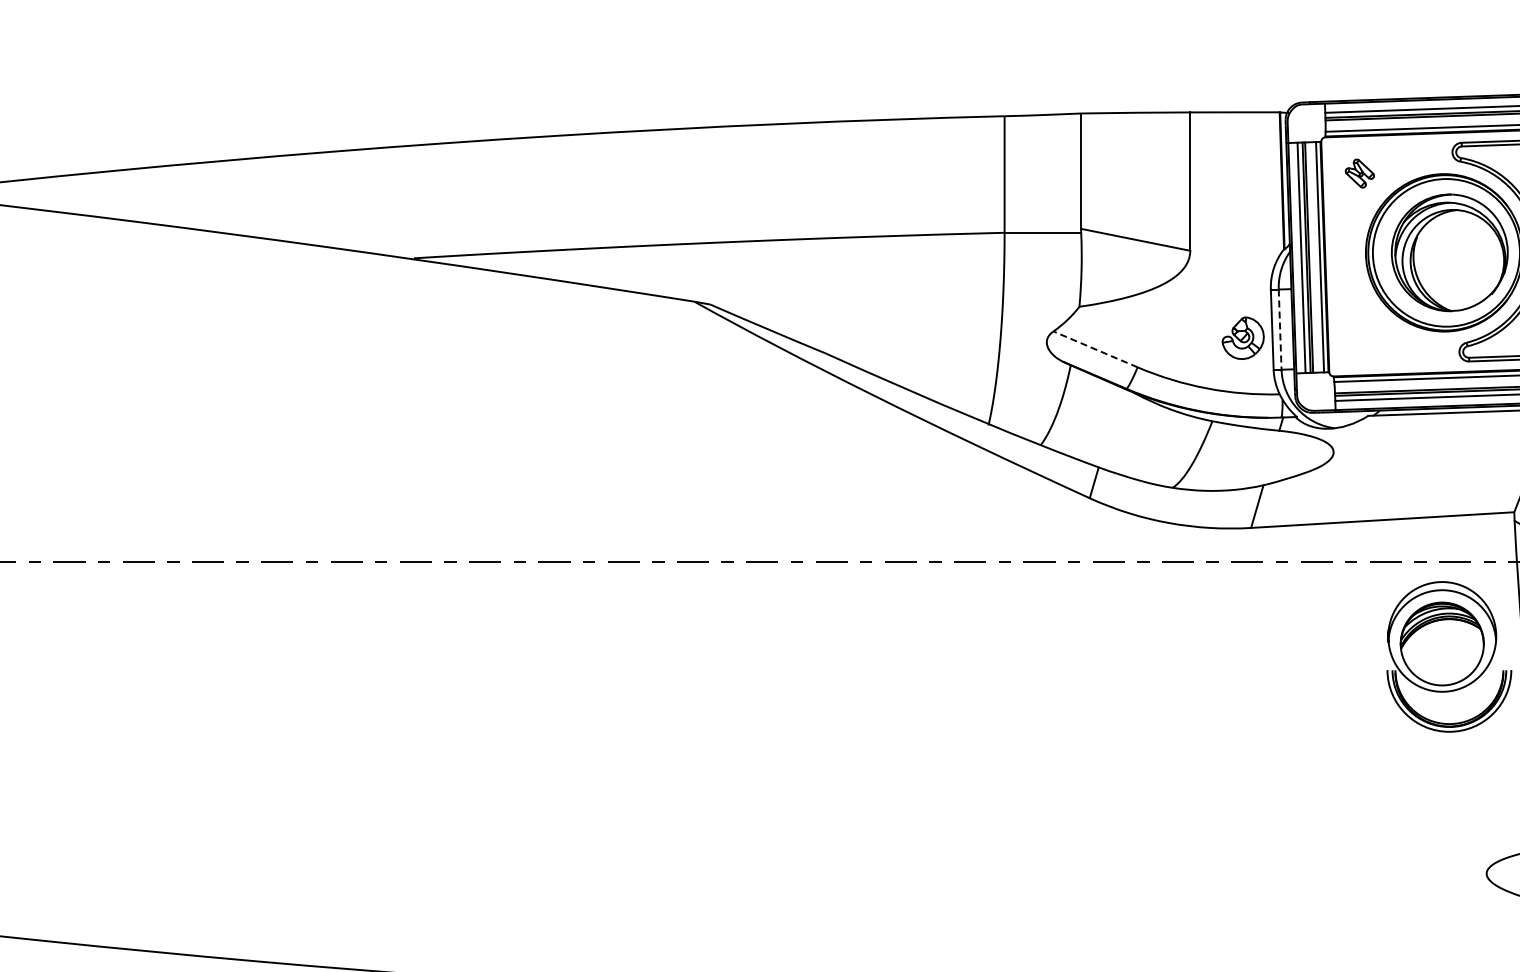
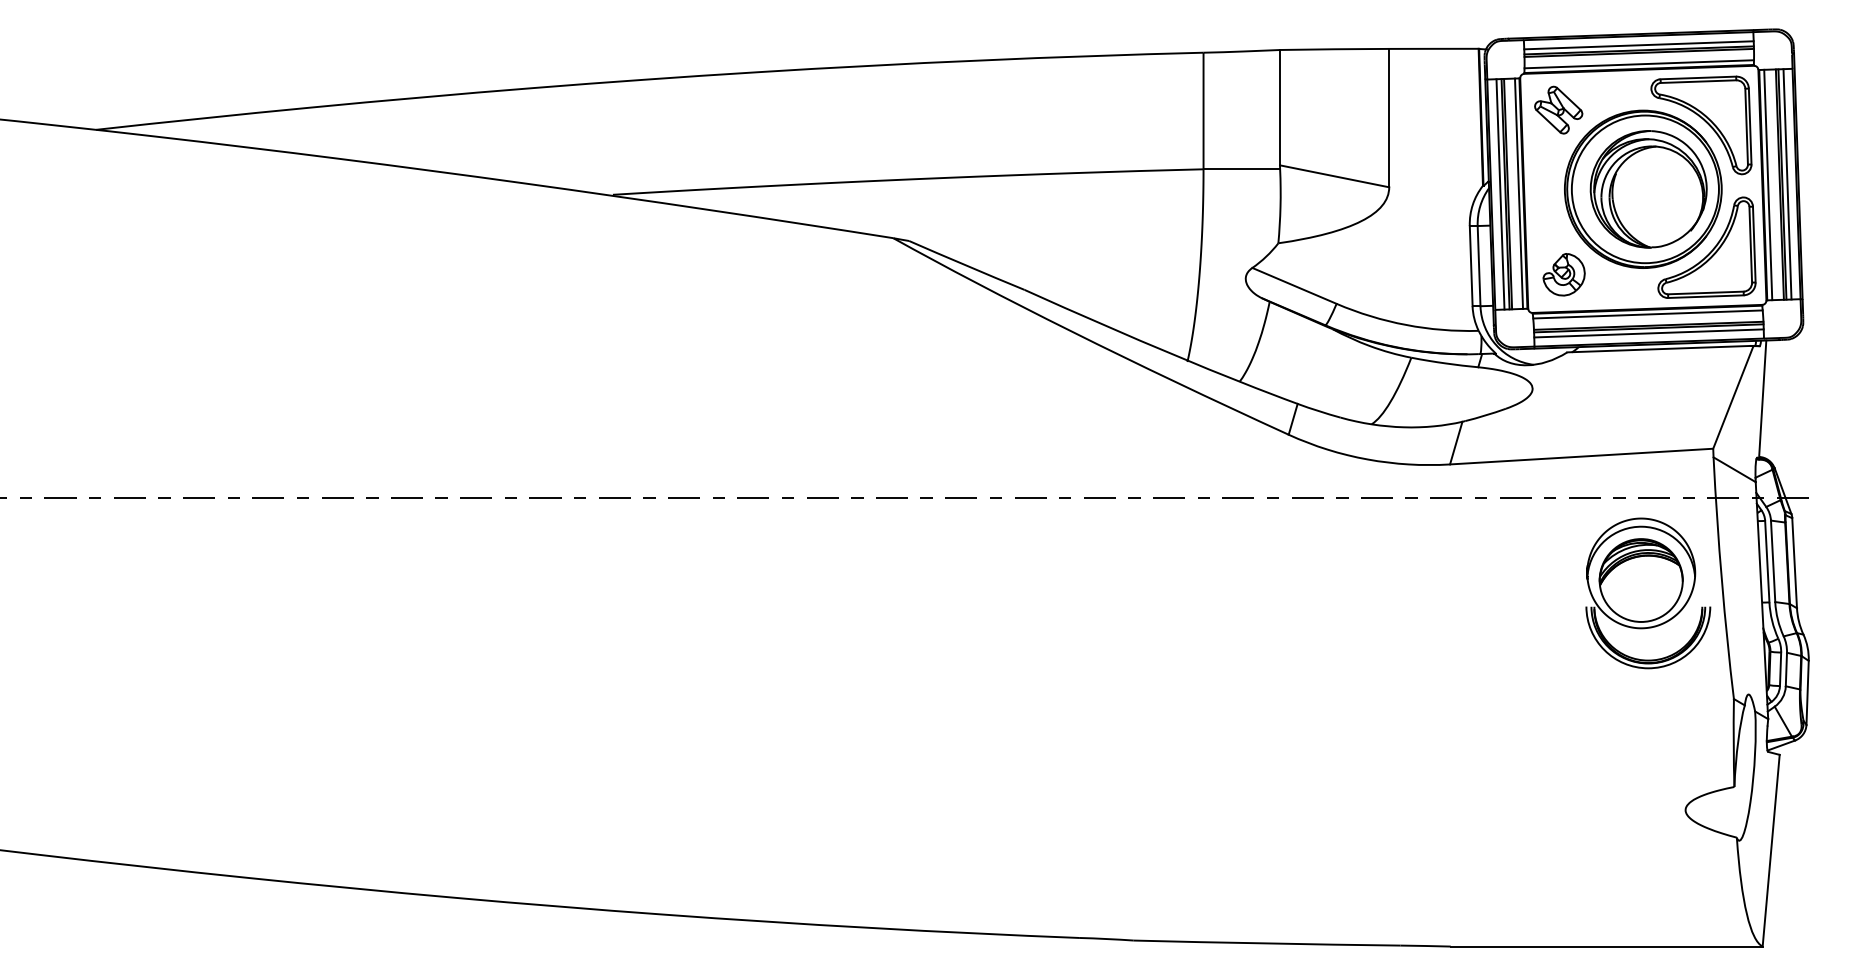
part: (1359, 173) -> (1558, 109), size x1.67
line: (1280, 330) -> (1479, 266), dashed -> solid
part: (1242, 338) -> (1563, 274), moved
line: (1095, 349) -> (1294, 285), dashed -> solid

